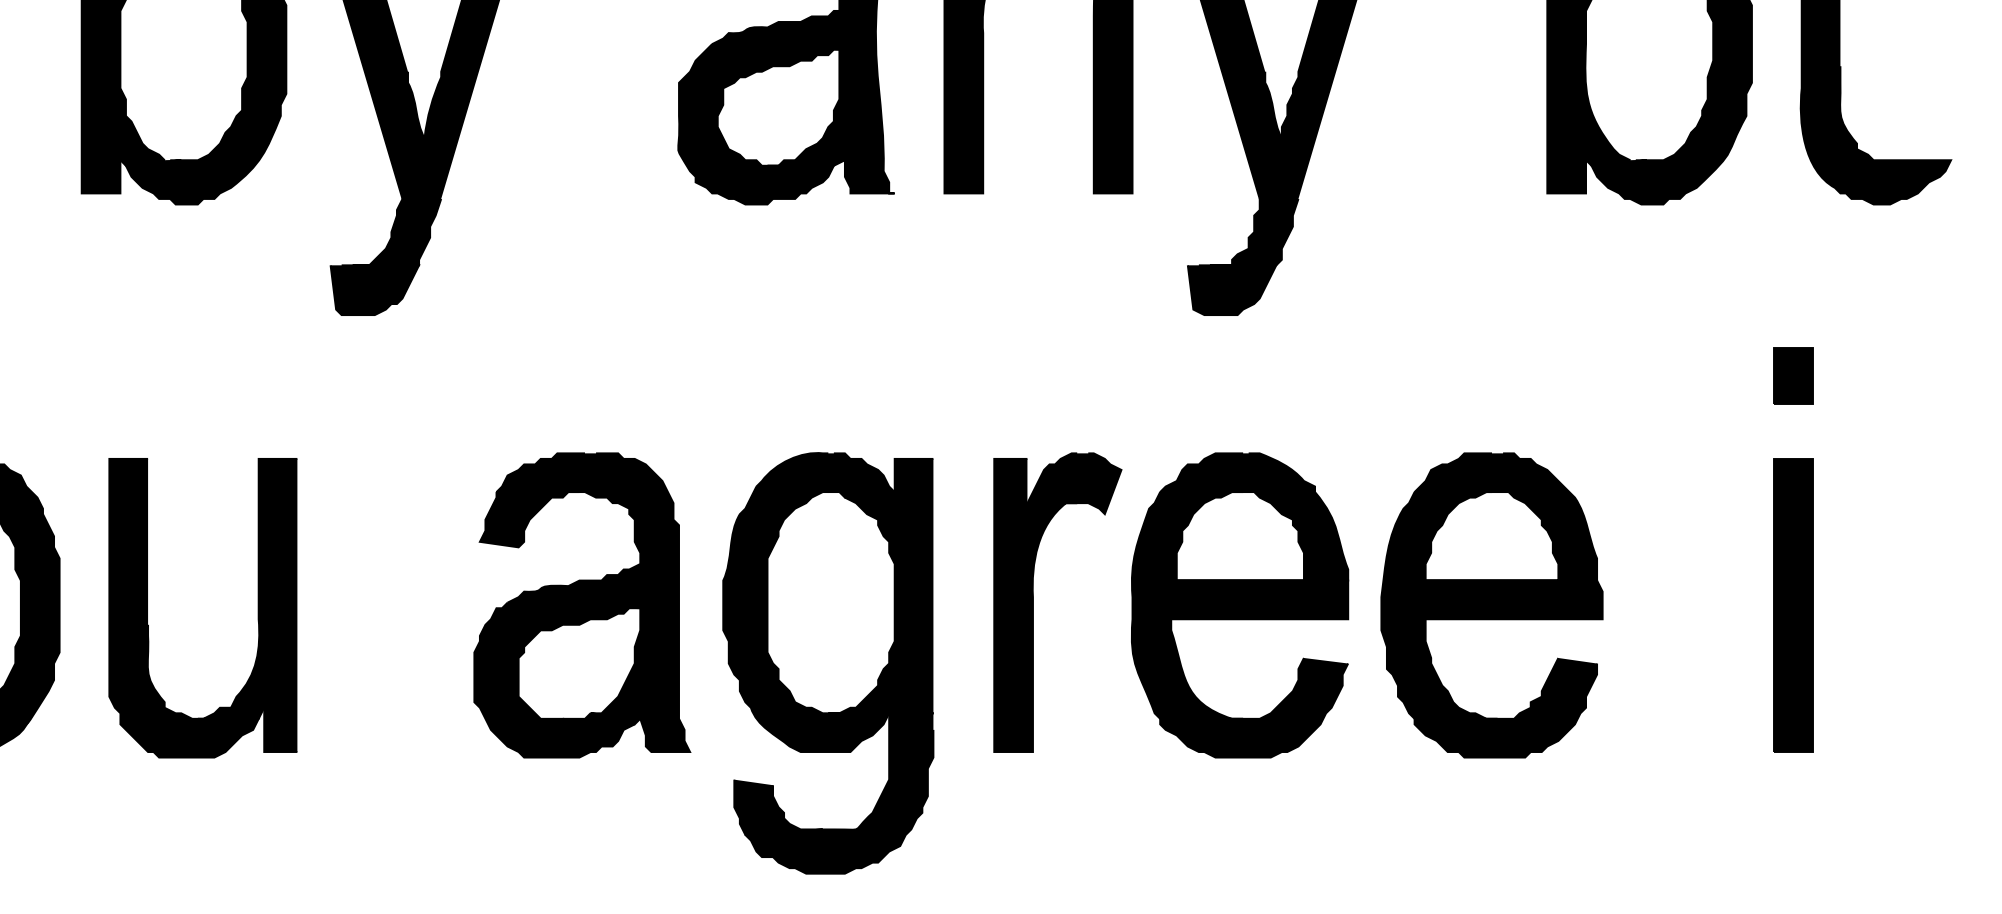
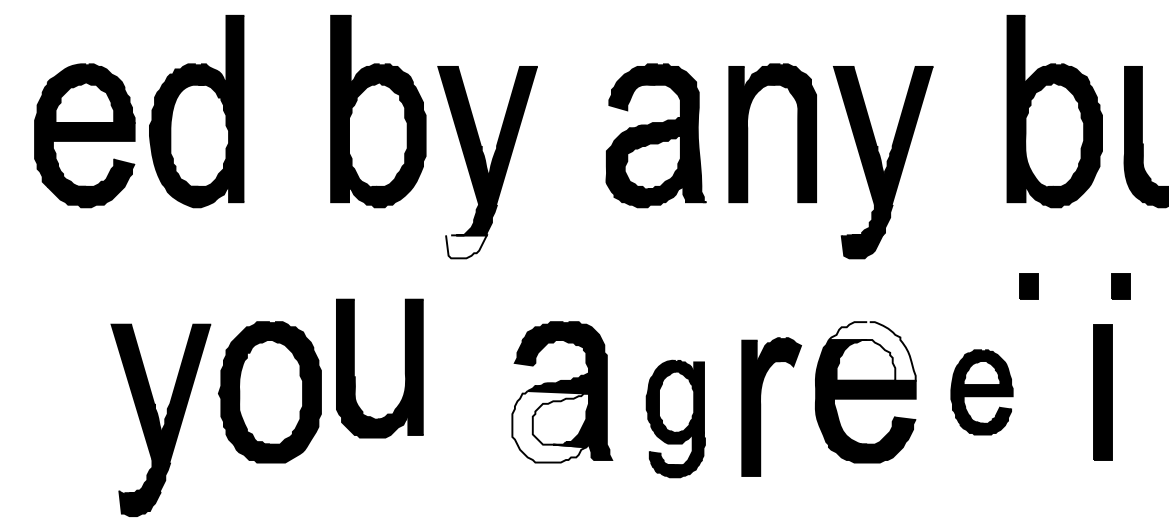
fill: (374, 289) -> (466, 246), removed
part: (1592, 376) -> (1028, 286), added
fill: (1252, 516) -> (871, 351), removed
part: (1035, 601) -> (761, 406), moved
part: (1490, 605) -> (981, 392), size x0.6
part: (1791, 605) -> (1102, 392), moved
part: (147, 607) -> (354, 368), moved
part: (827, 662) -> (675, 418), size x0.6
fill: (556, 679) -> (550, 426), removed

